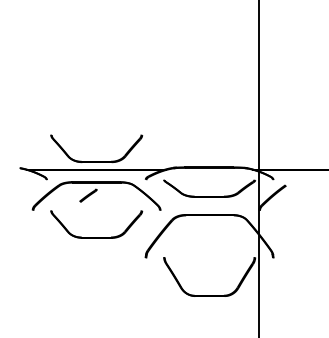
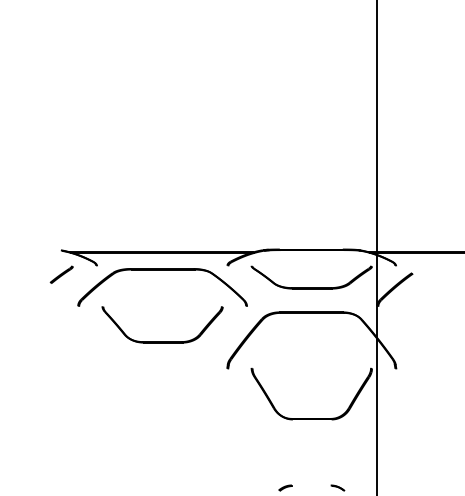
part: (96, 161) -> (162, 241), removed
line: (88, 195) -> (61, 274), moved

